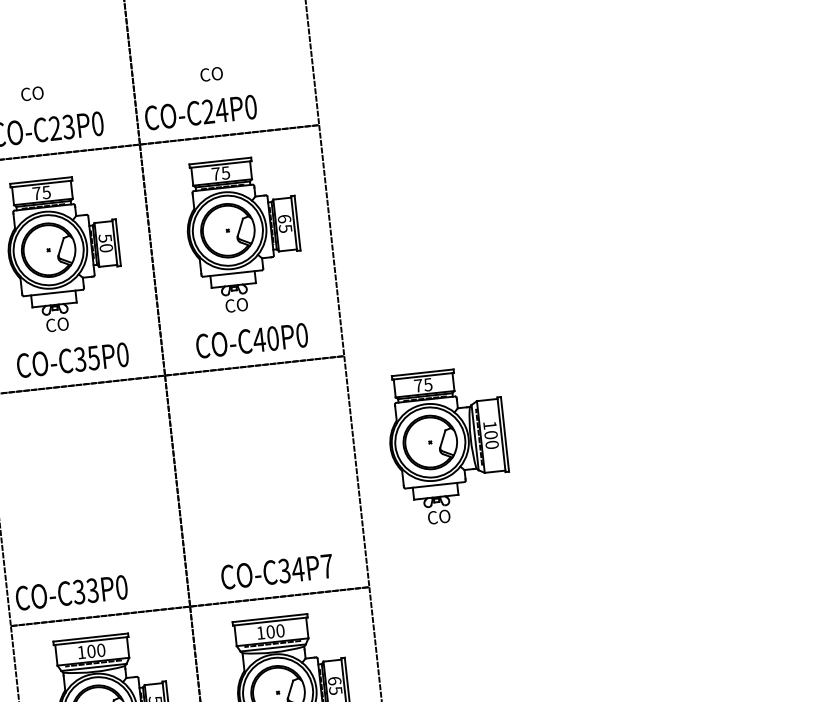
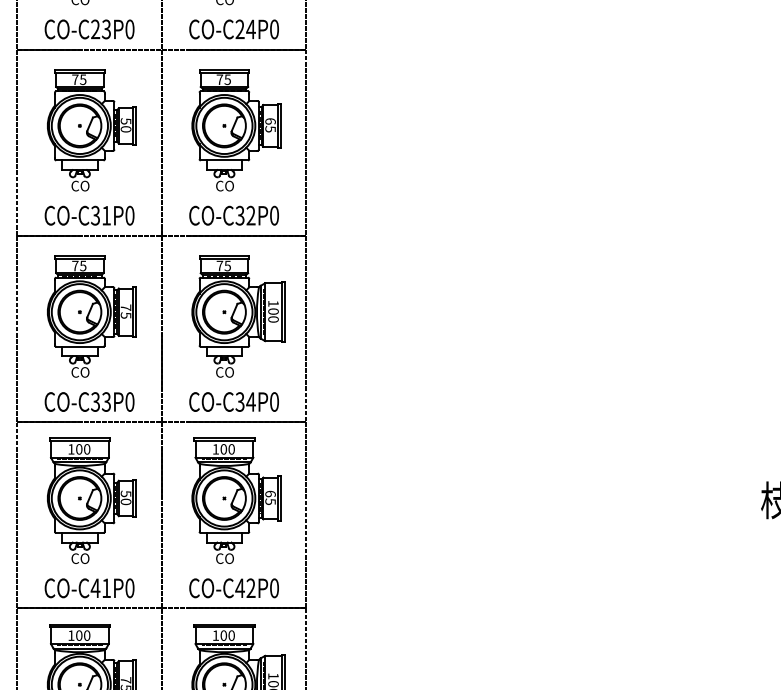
text: (200, 112) -> (233, 29), moved
text: (266, 339) -> (245, 215), CO-C40P0 -> CO-C32P0
text: (92, 357) -> (105, 215), CO-C35P0 -> CO-C31P0
part: (448, 445) -> (238, 316), moved
part: (88, 484) -> (91, 316), added
text: (327, 565) -> (274, 401), CO-C34P7 -> CO-C34P0
text: (71, 592) -> (89, 401), moved

